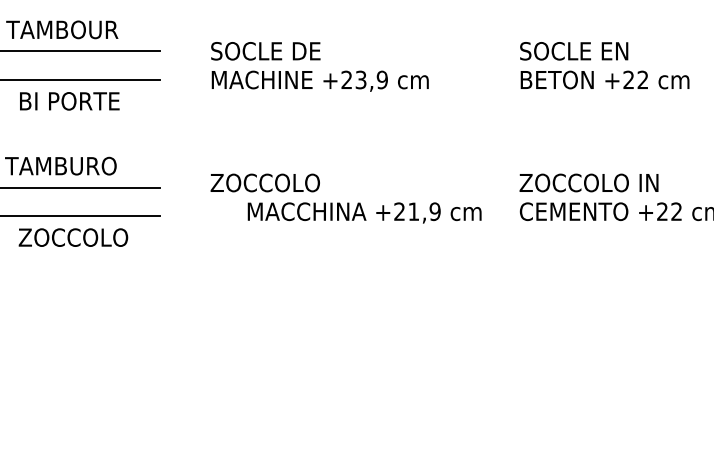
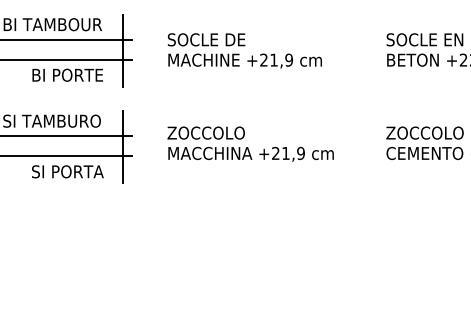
line: (147, 67) -> (122, 51), added
text: (360, 79) -> (273, 59), +23,9 -> +21,9
line: (147, 202) -> (122, 146), added
text: (364, 212) -> (250, 154), moved
text: (73, 237) -> (70, 171), ZOCCOLO -> SI PORTA

